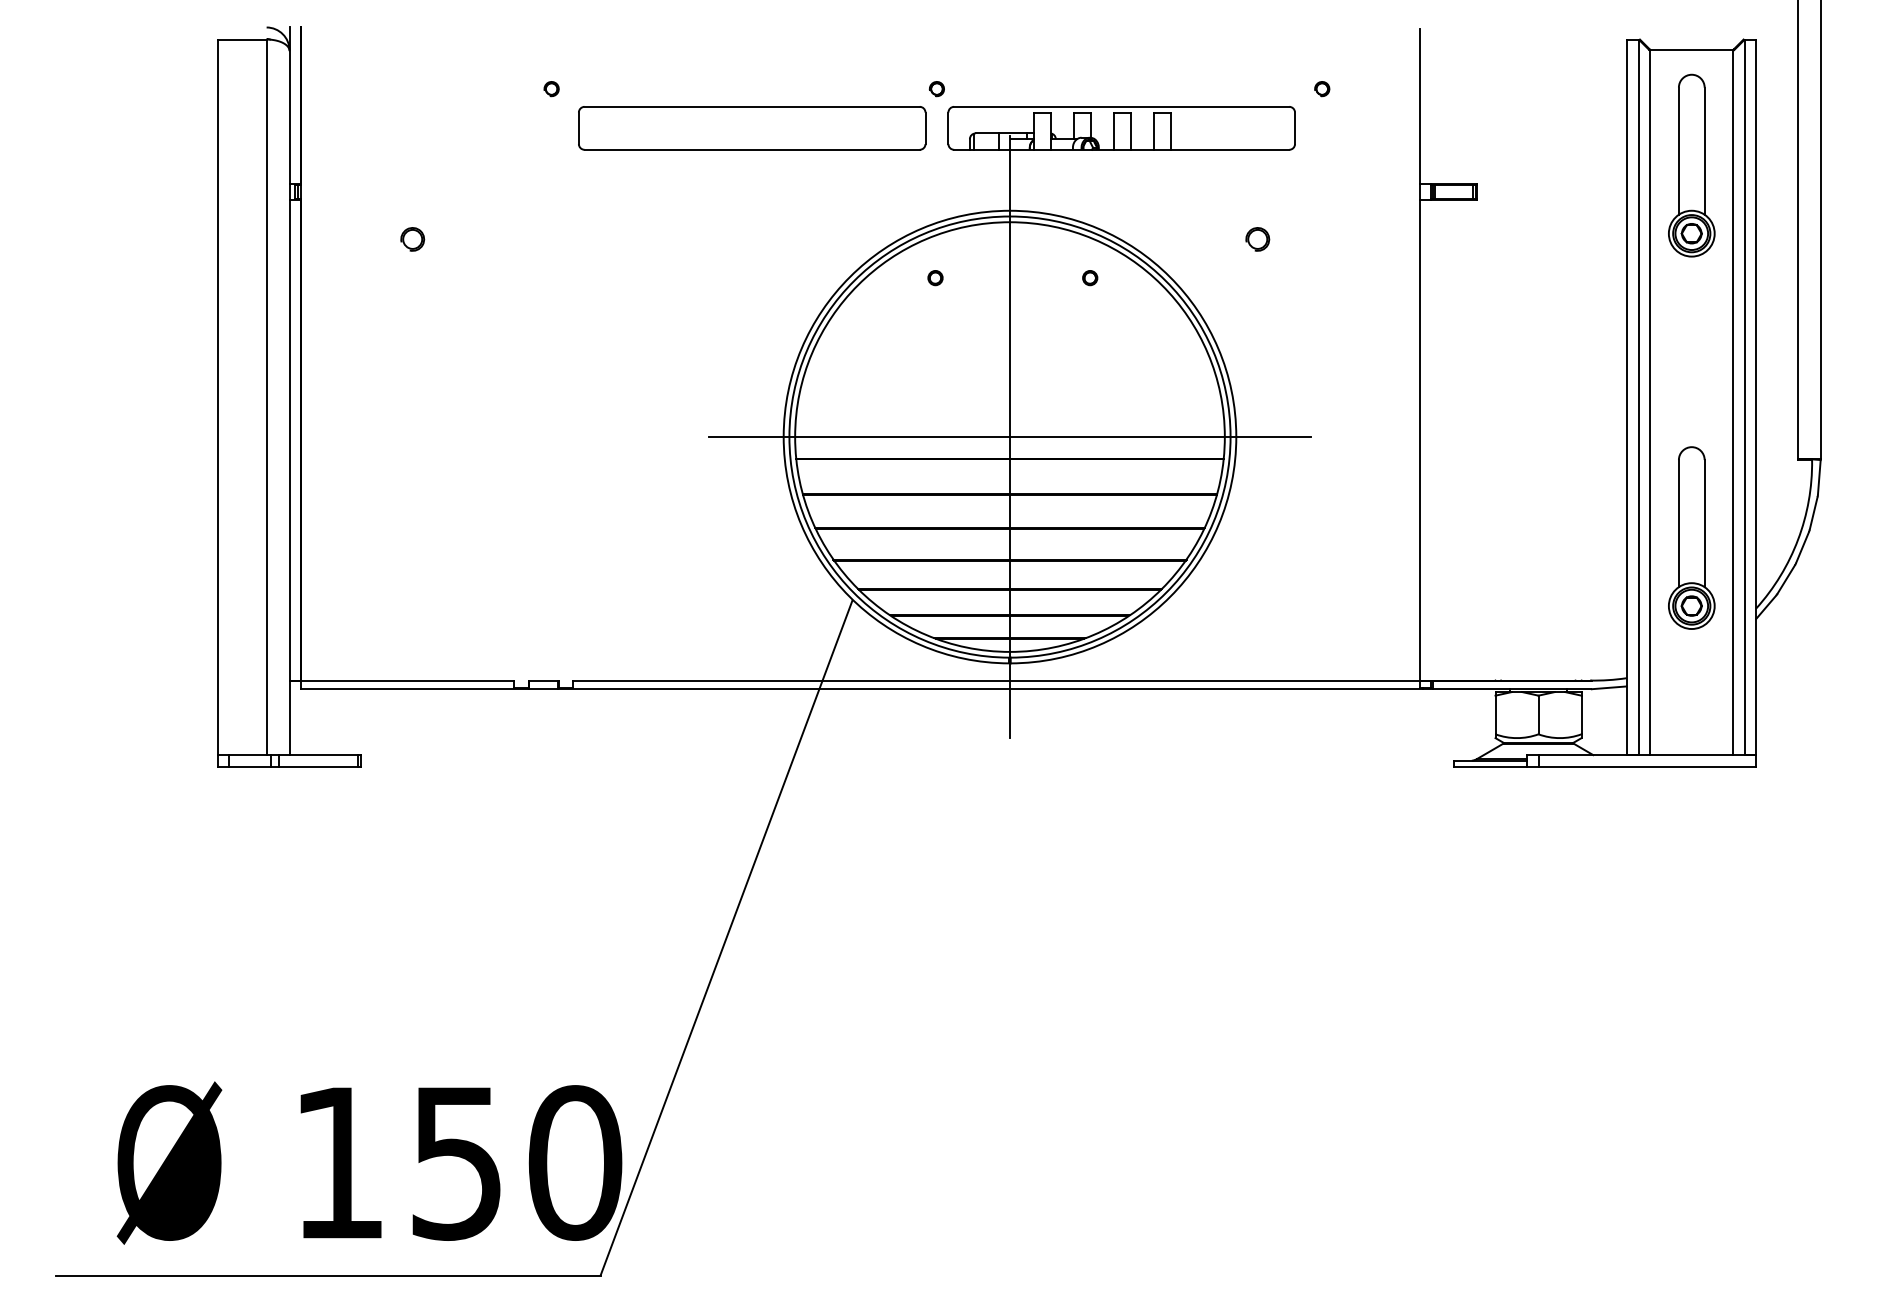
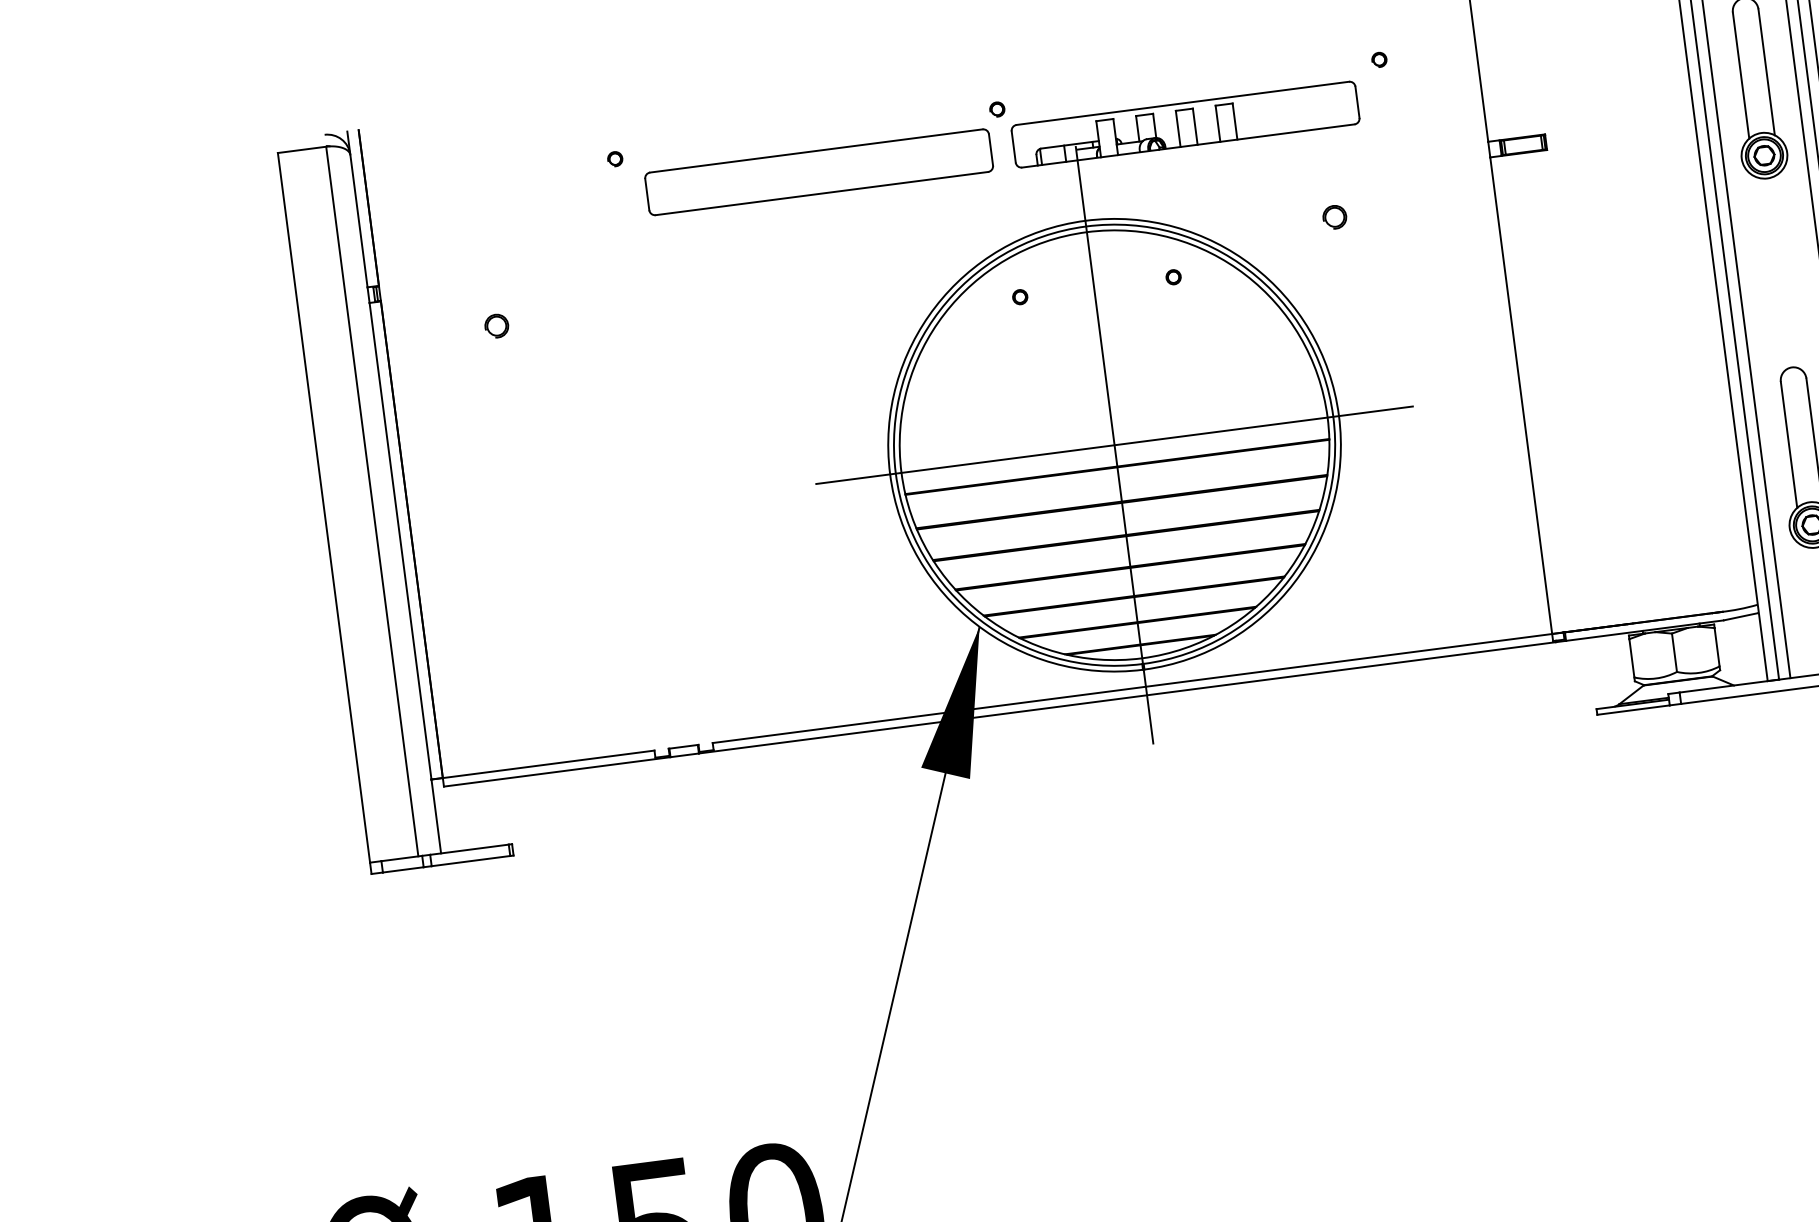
fill: (814, 674) -> (951, 705), added

